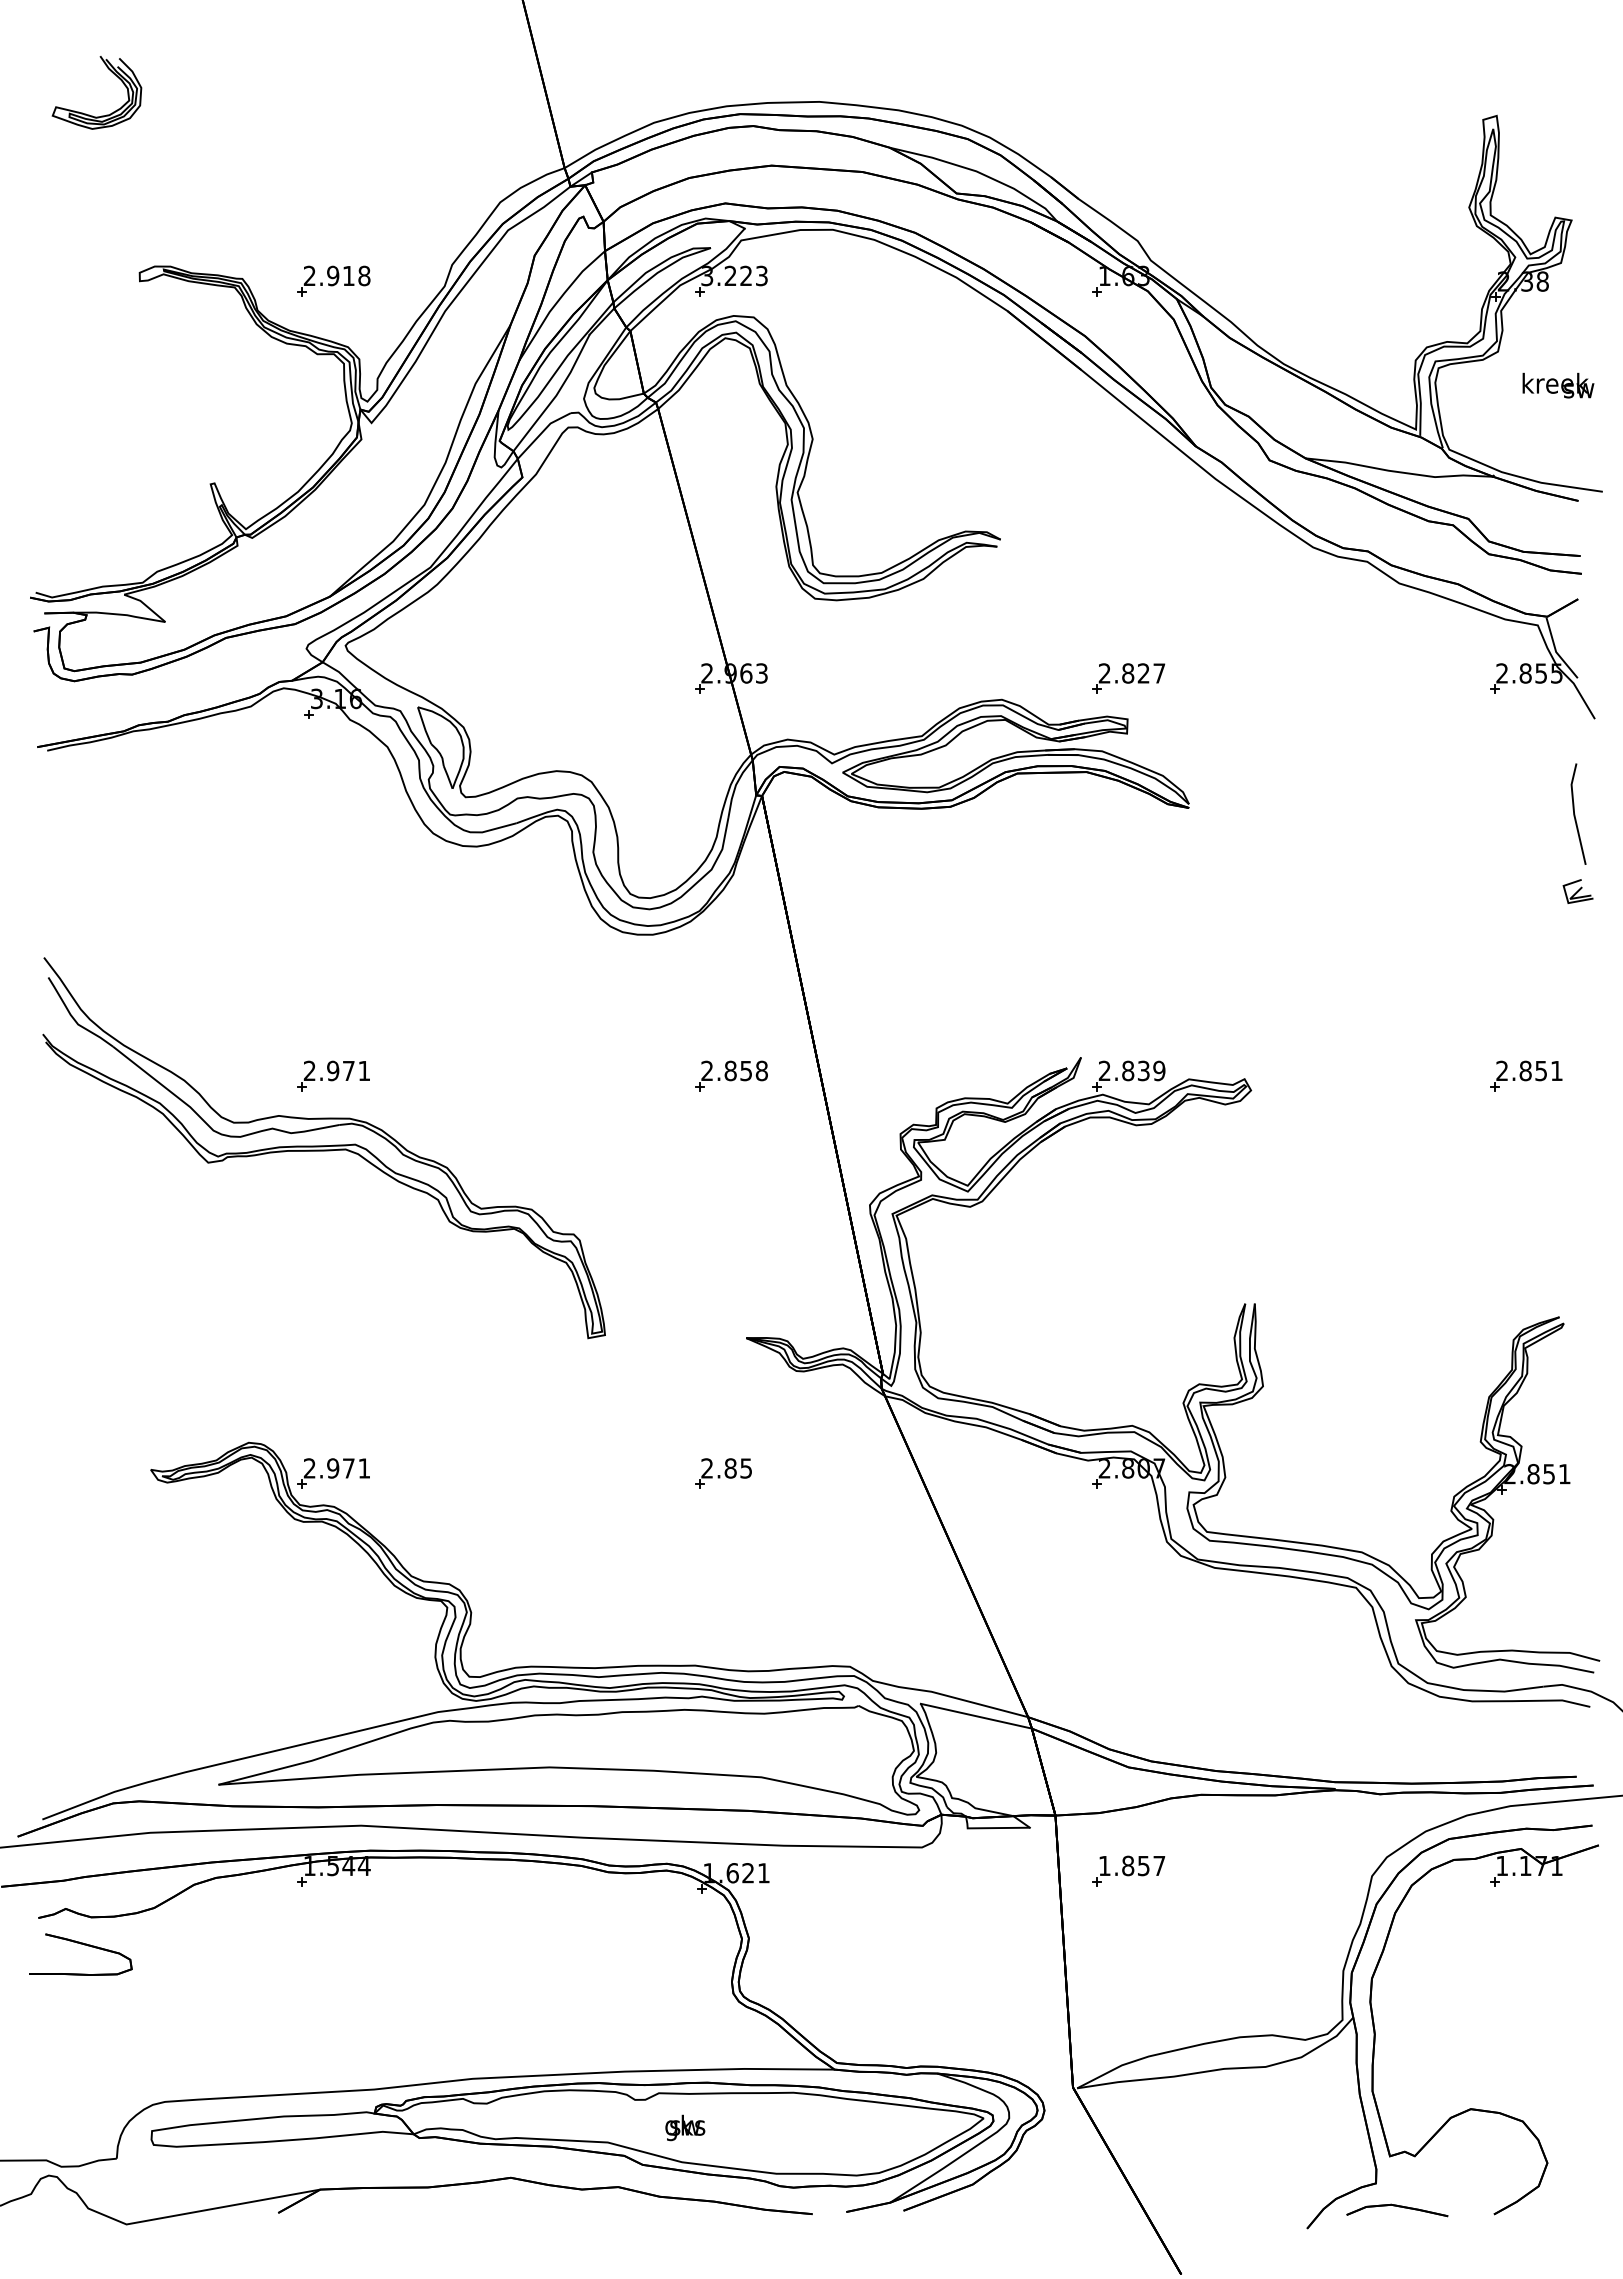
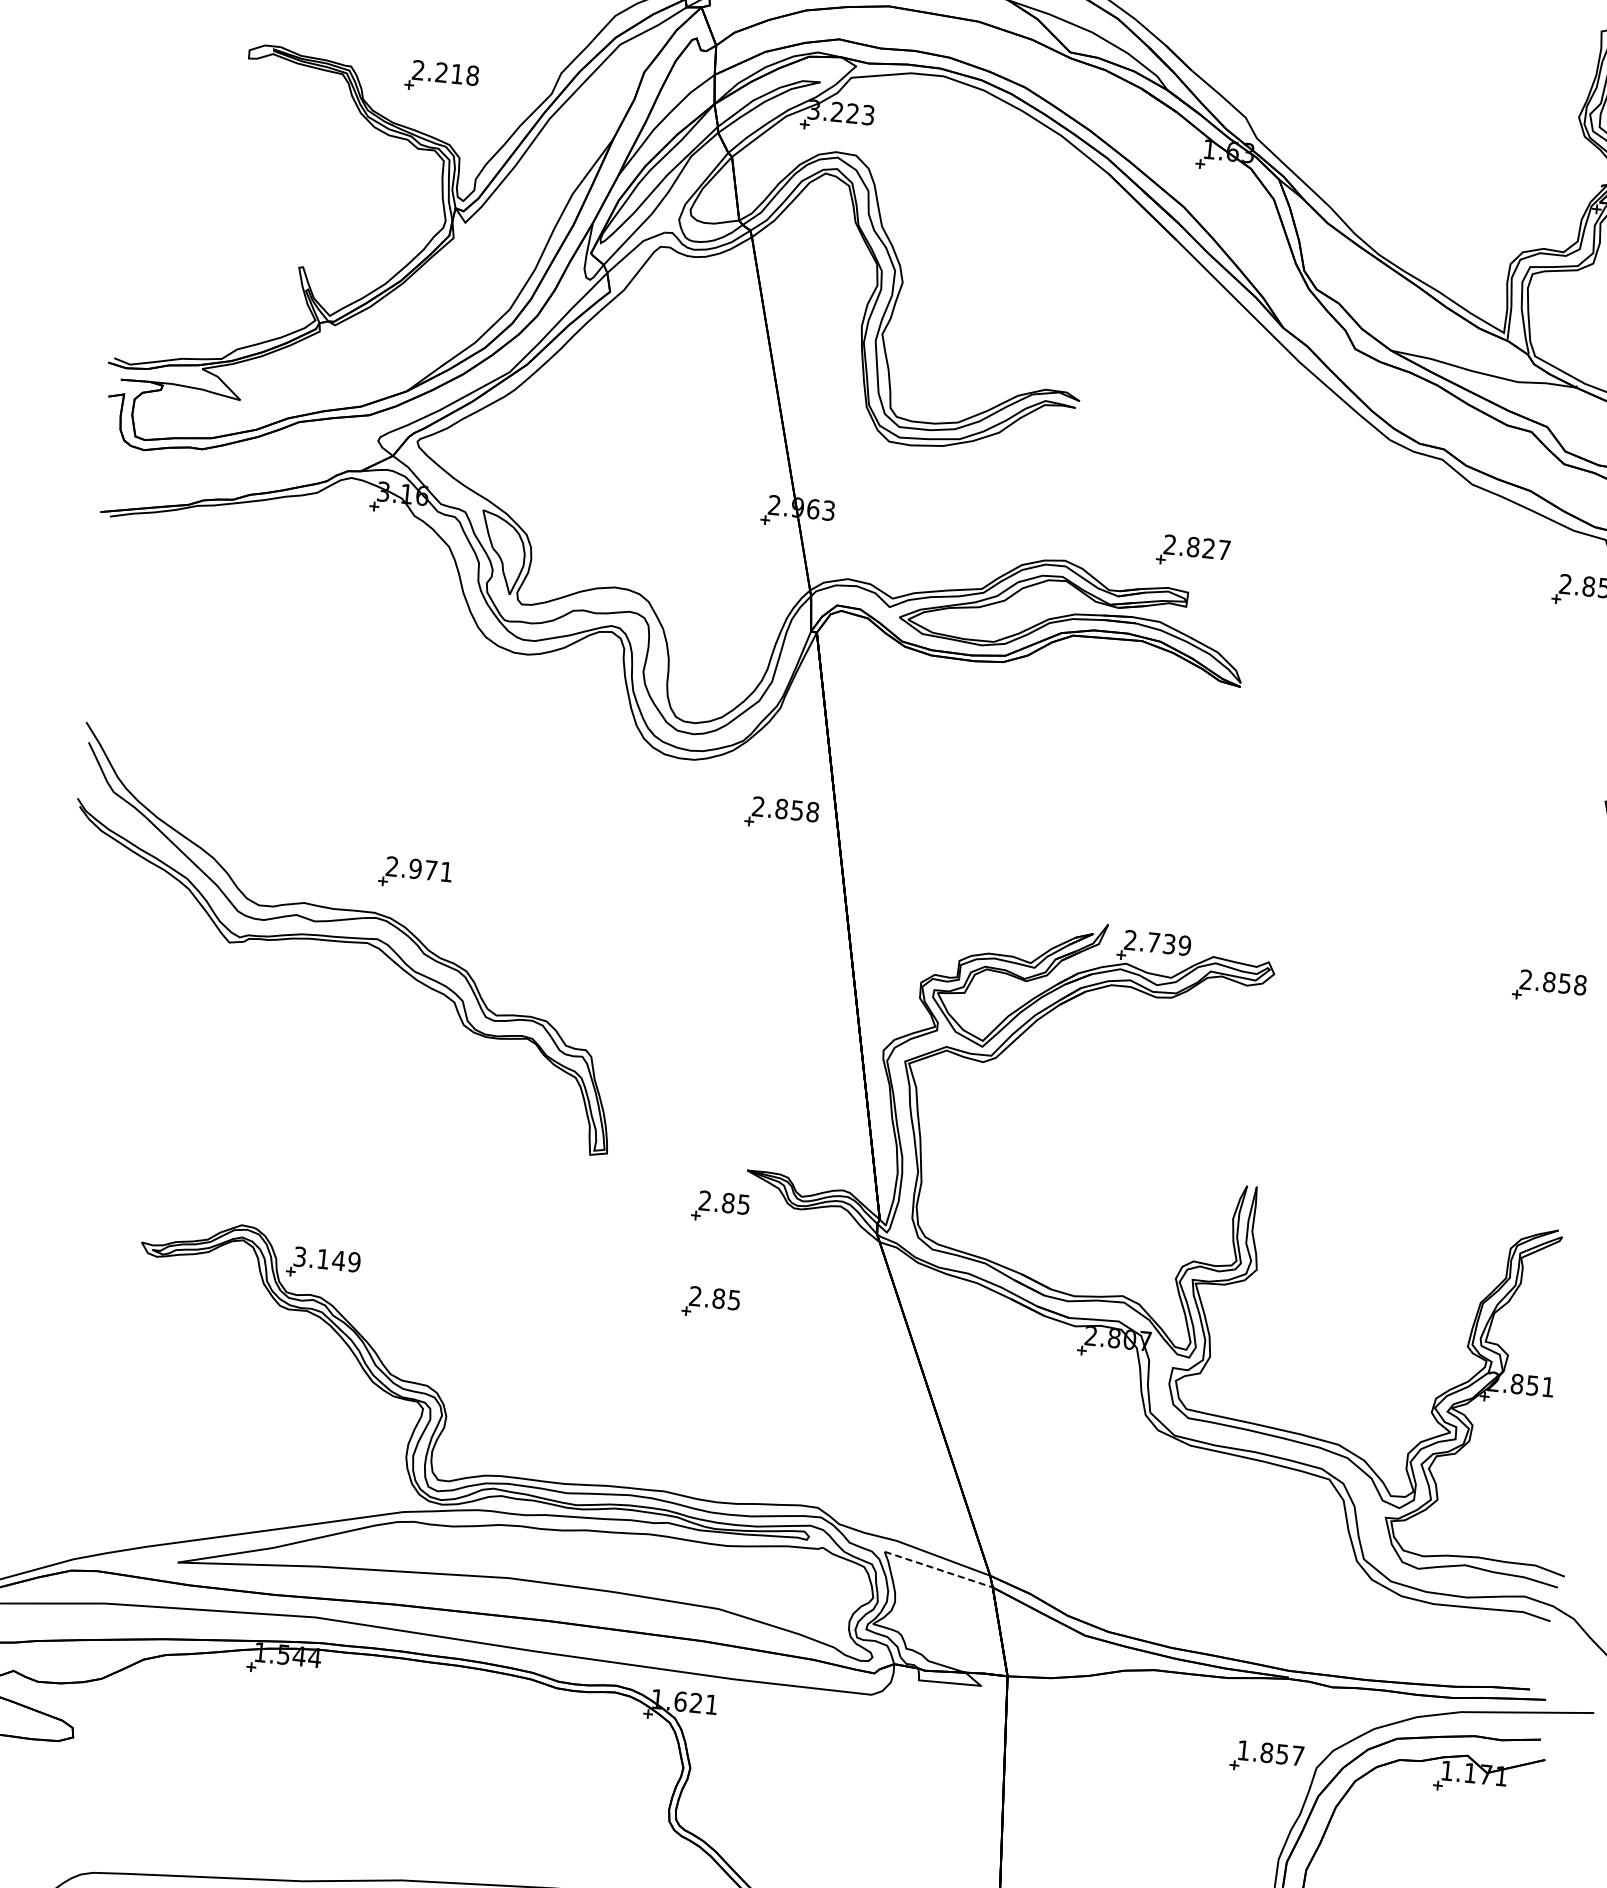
text: (333, 275) -> (442, 72), 2.918 -> 2.218
text: (1128, 1070) -> (1154, 942), 2.839 -> 2.739
text: (1556, 1070) -> (1580, 984), 2.851 -> 2.858
part: (333, 1075) -> (415, 873), moved
part: (731, 1075) -> (782, 813), moved
part: (723, 1377) -> (720, 1207), added
text: (337, 1468) -> (327, 1259), 2.971 -> 3.149
line: (976, 1716) -> (938, 1569), solid -> dashed
part: (1128, 1870) -> (1266, 1757), moved

